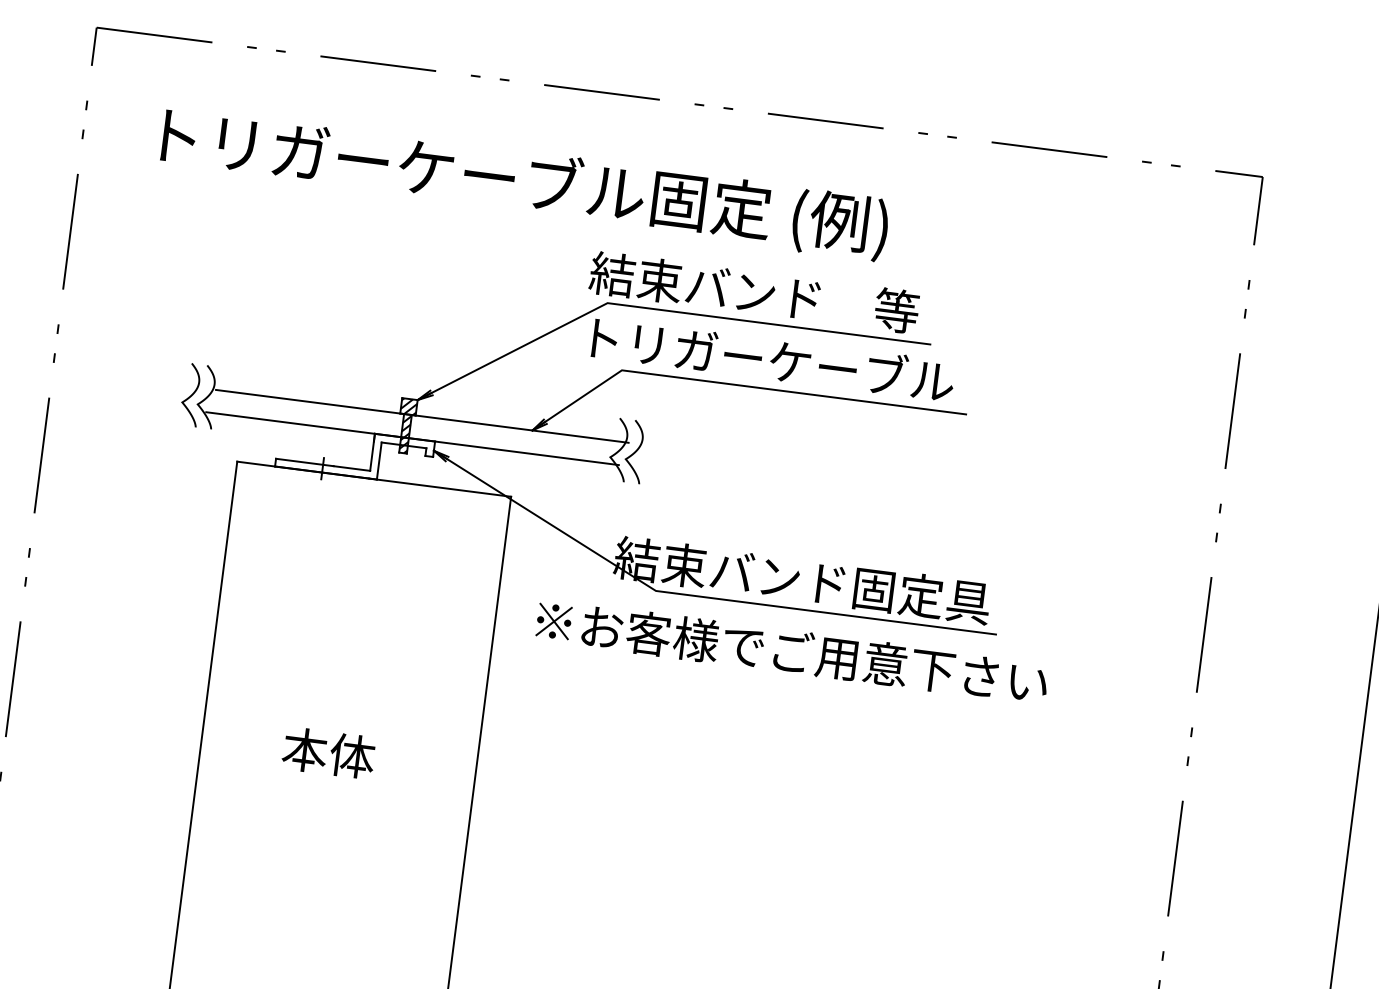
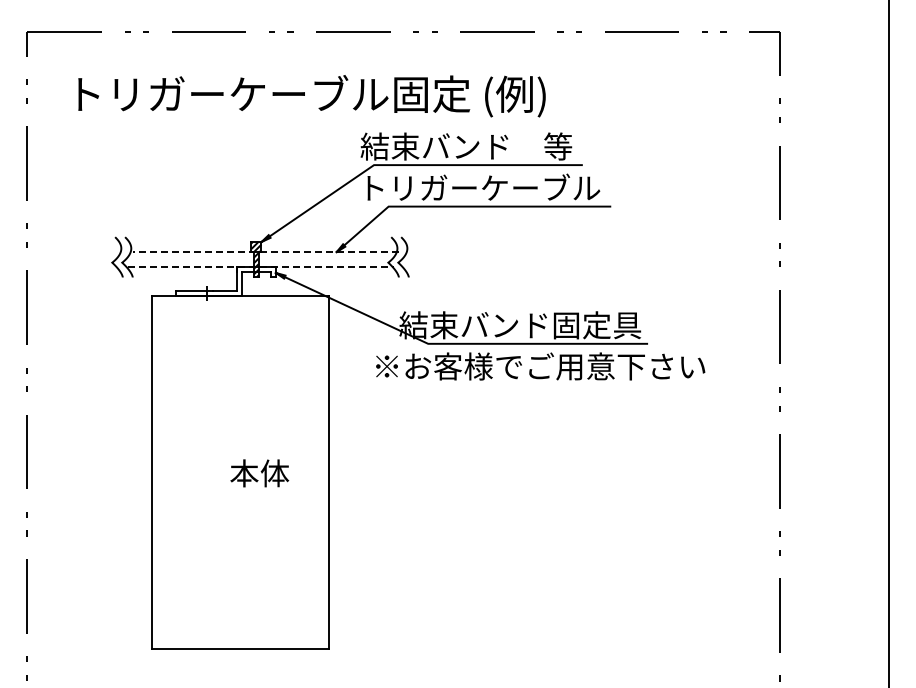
line: (421, 417) -> (265, 252), solid -> dashed
line: (412, 437) -> (261, 266), solid -> dashed
text: (792, 651) -> (540, 366), moved
text: (328, 753) -> (259, 473), moved

